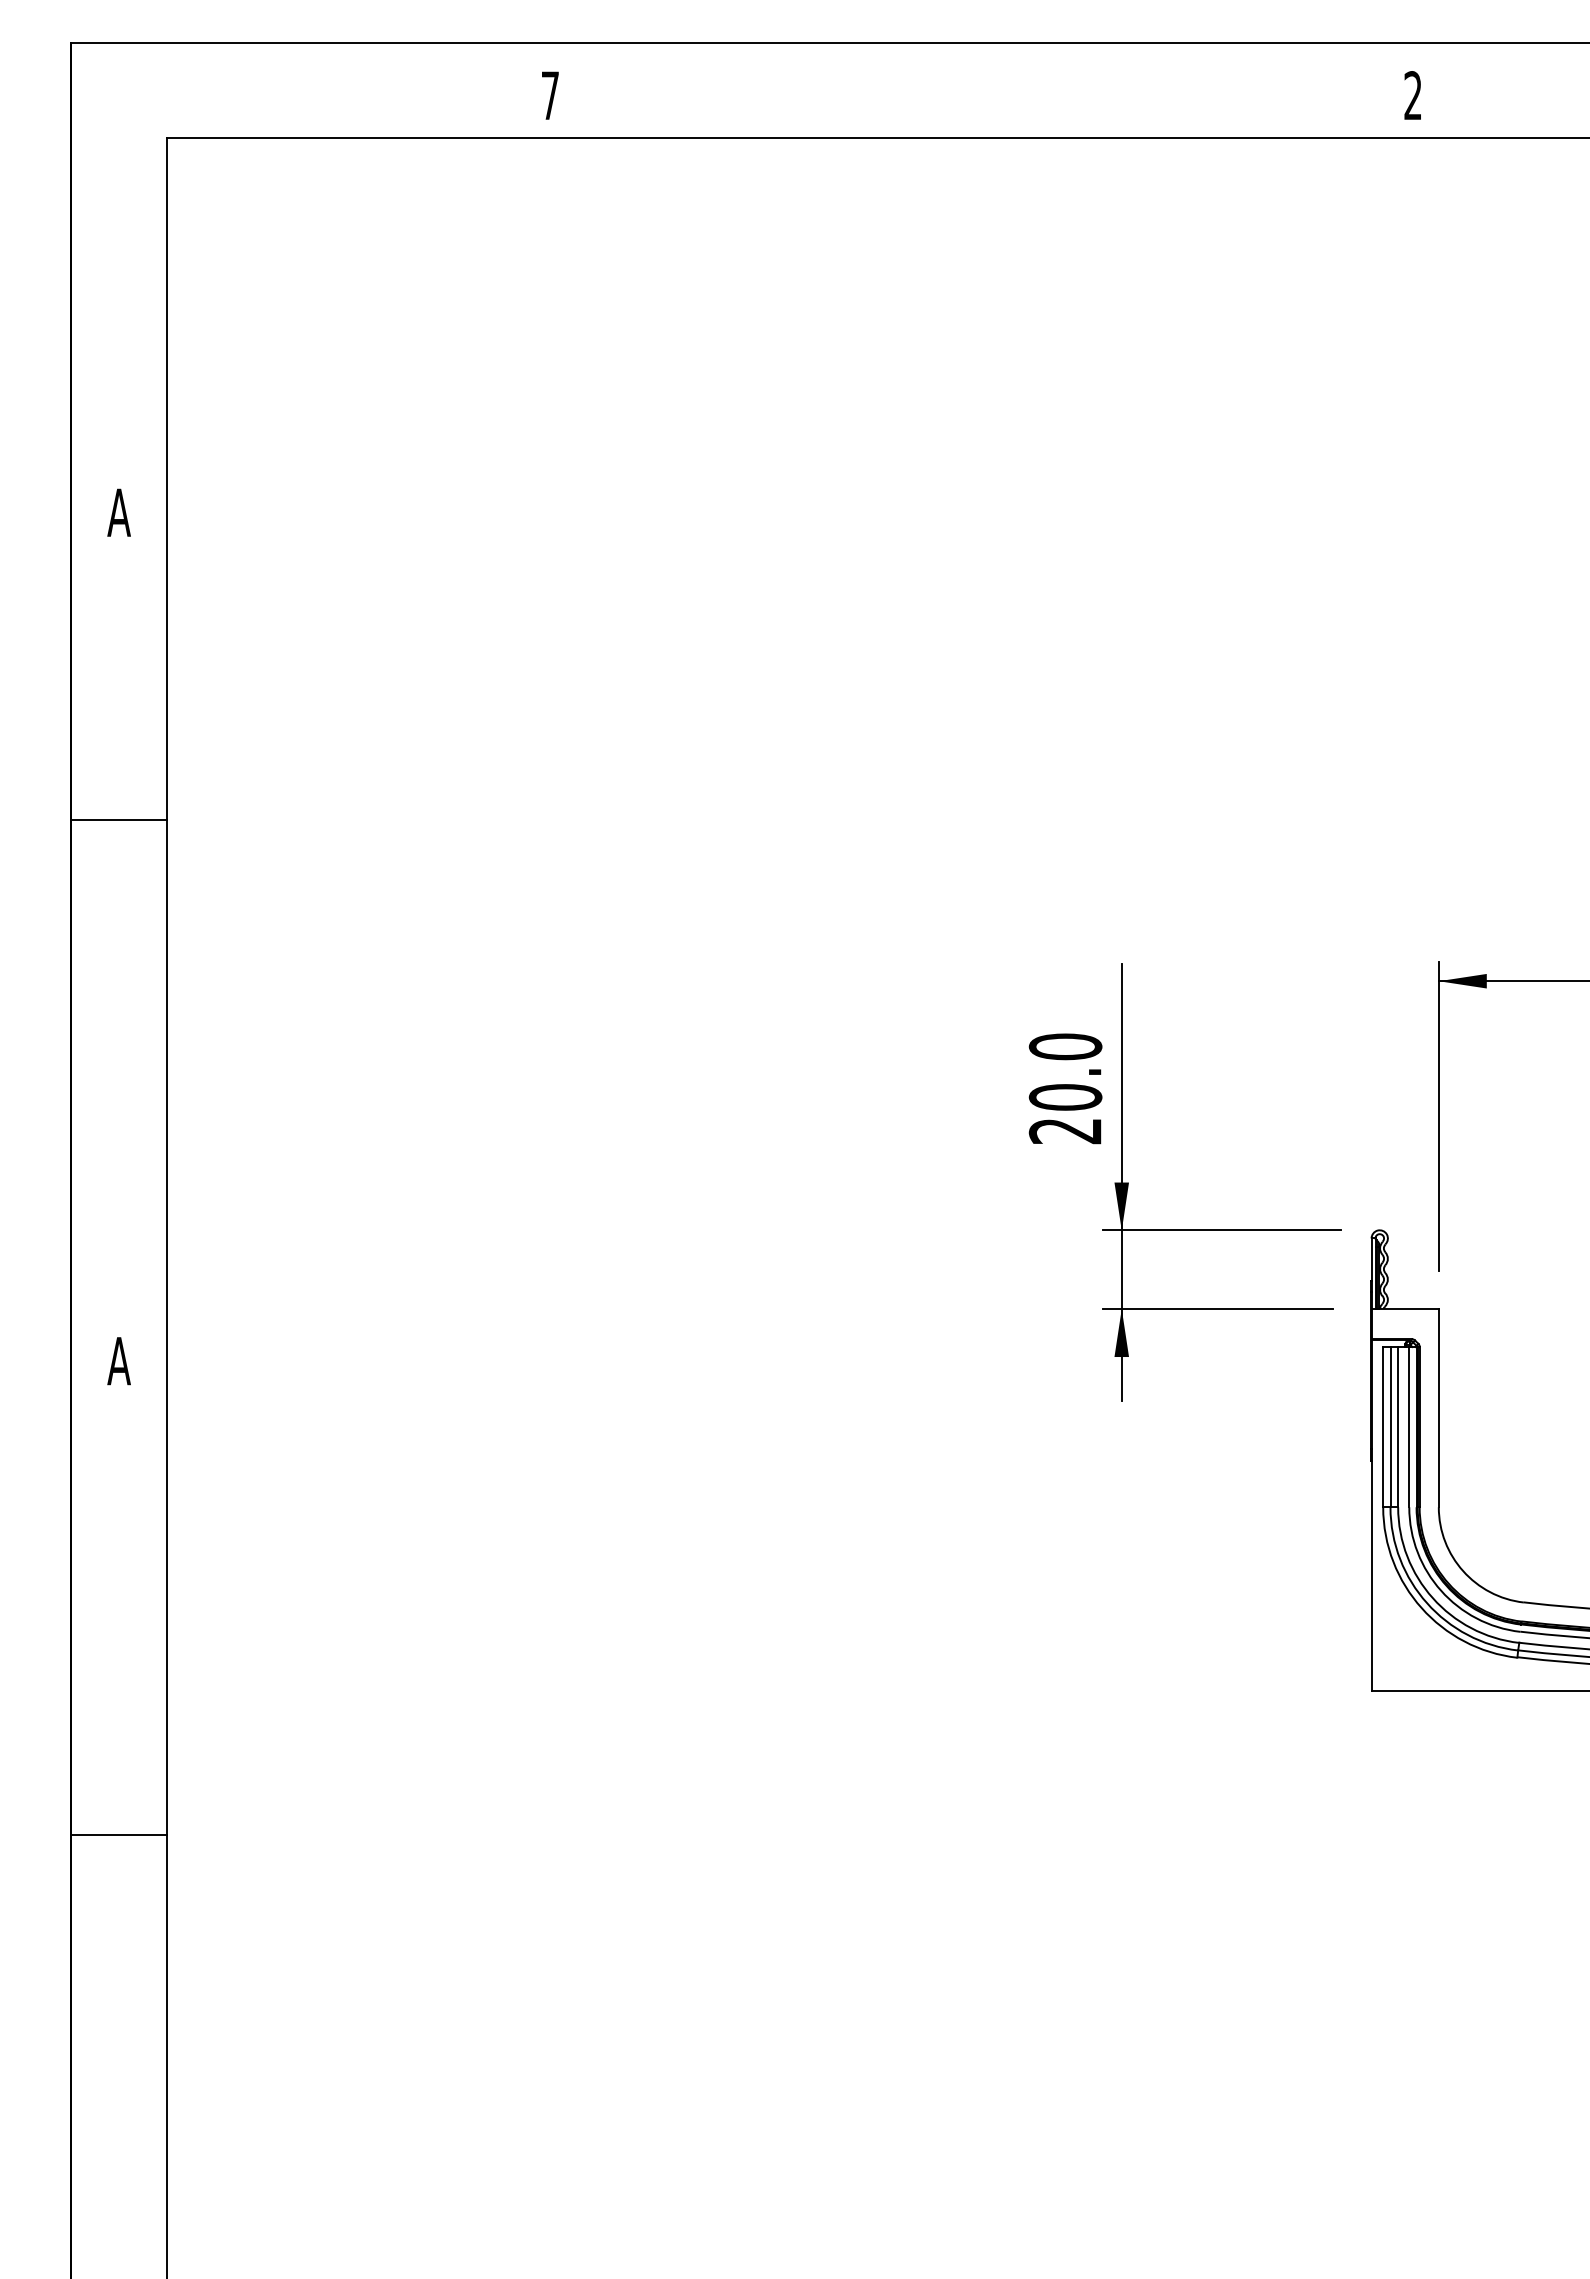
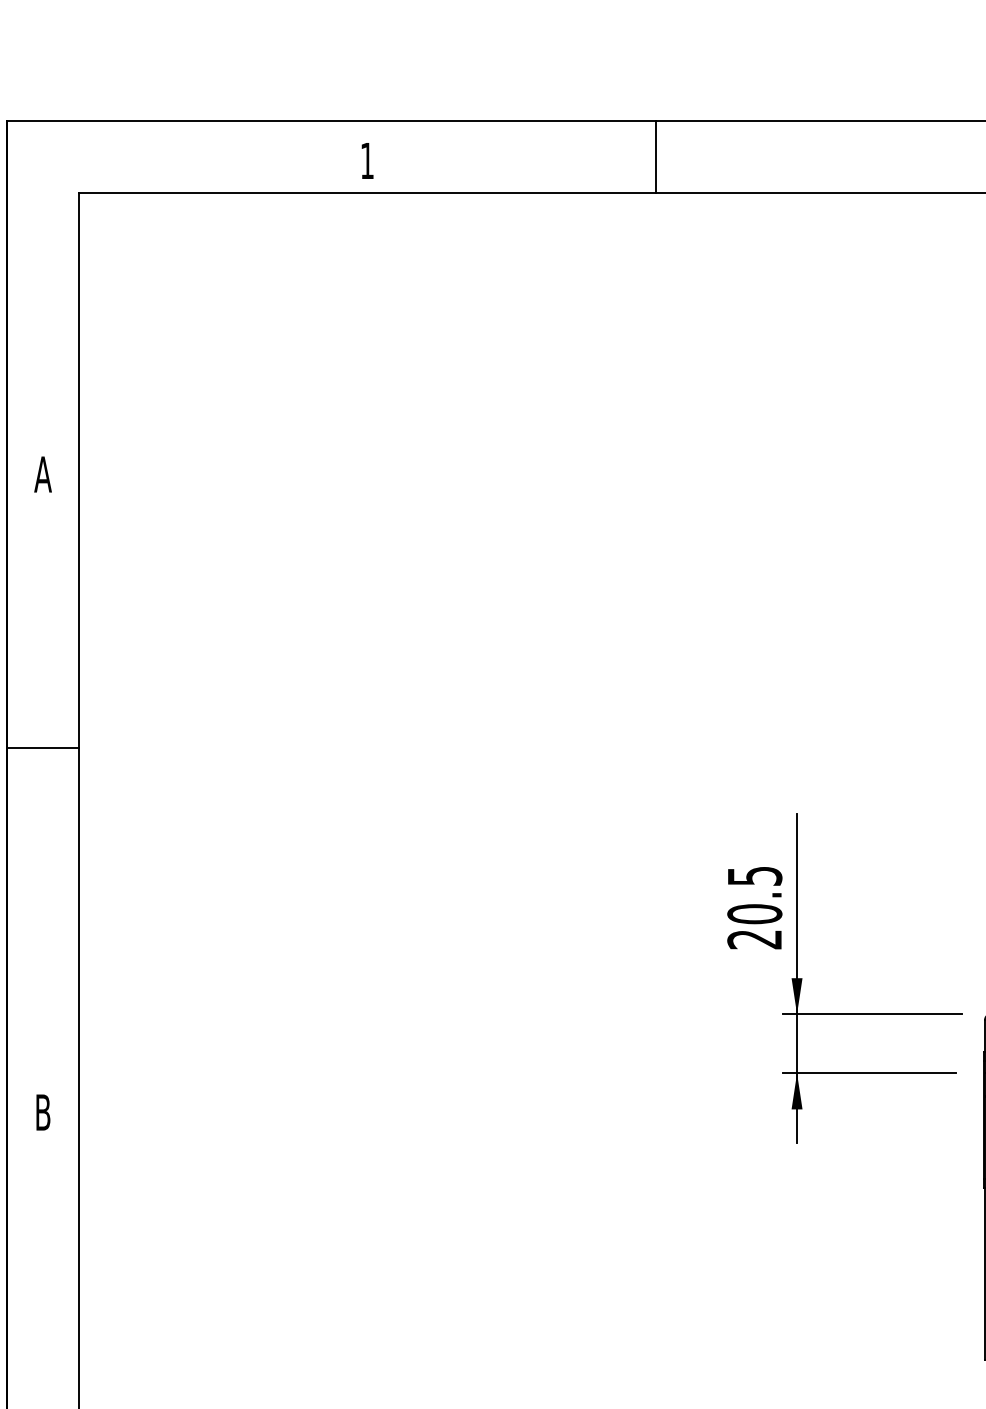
line: (934, 90) -> (656, 156), added
text: (550, 95) -> (367, 160), 7 -> 1
line: (119, 819) -> (43, 748), moved
text: (1065, 1046) -> (754, 875), 20.0 -> 20.5
text: (118, 1361) -> (42, 1112), A -> B

